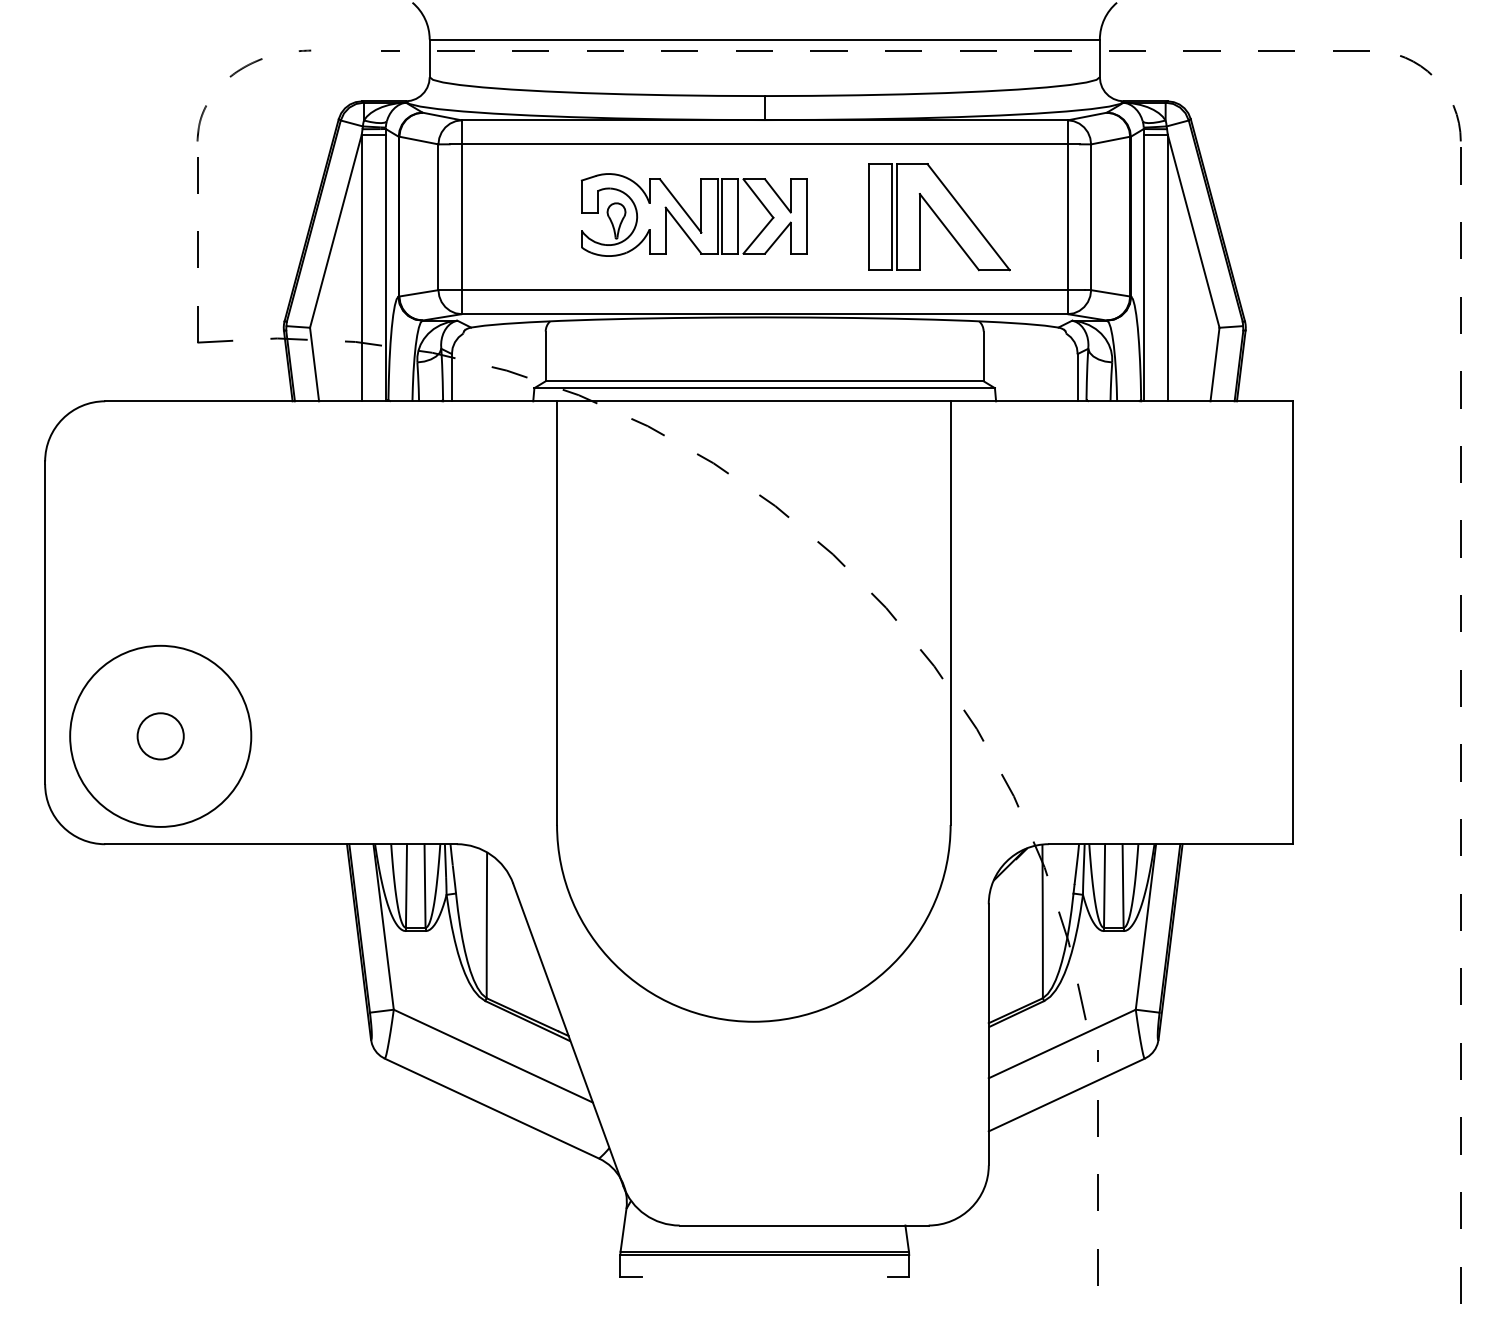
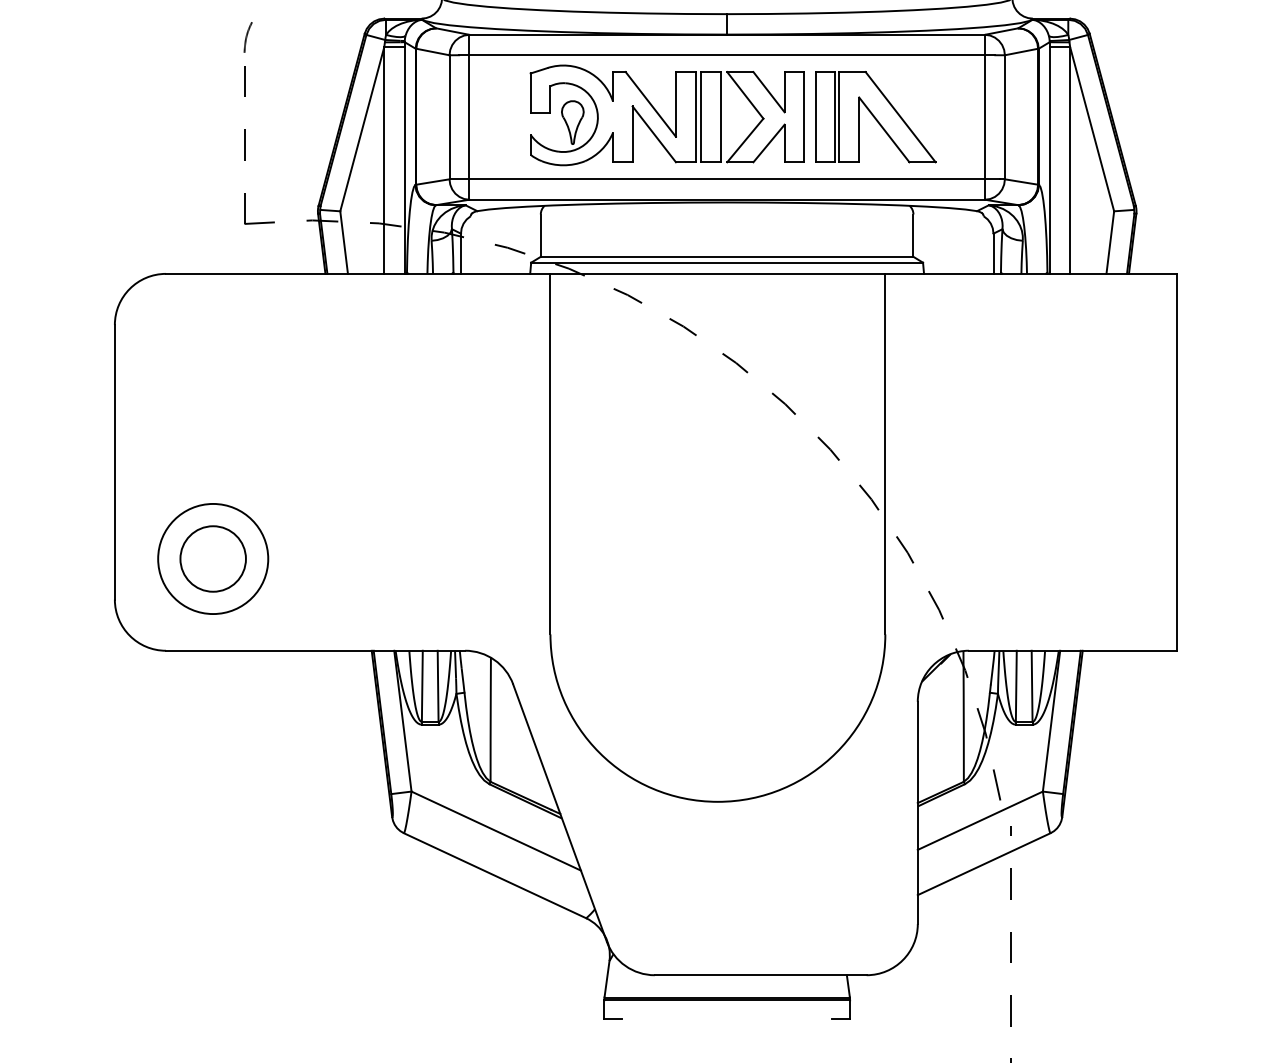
part: (693, 214) -> (666, 114), size x1.43
circle: (160, 735) -> (213, 558), size x1.67
circle: (160, 736) -> (213, 559), size x0.71

